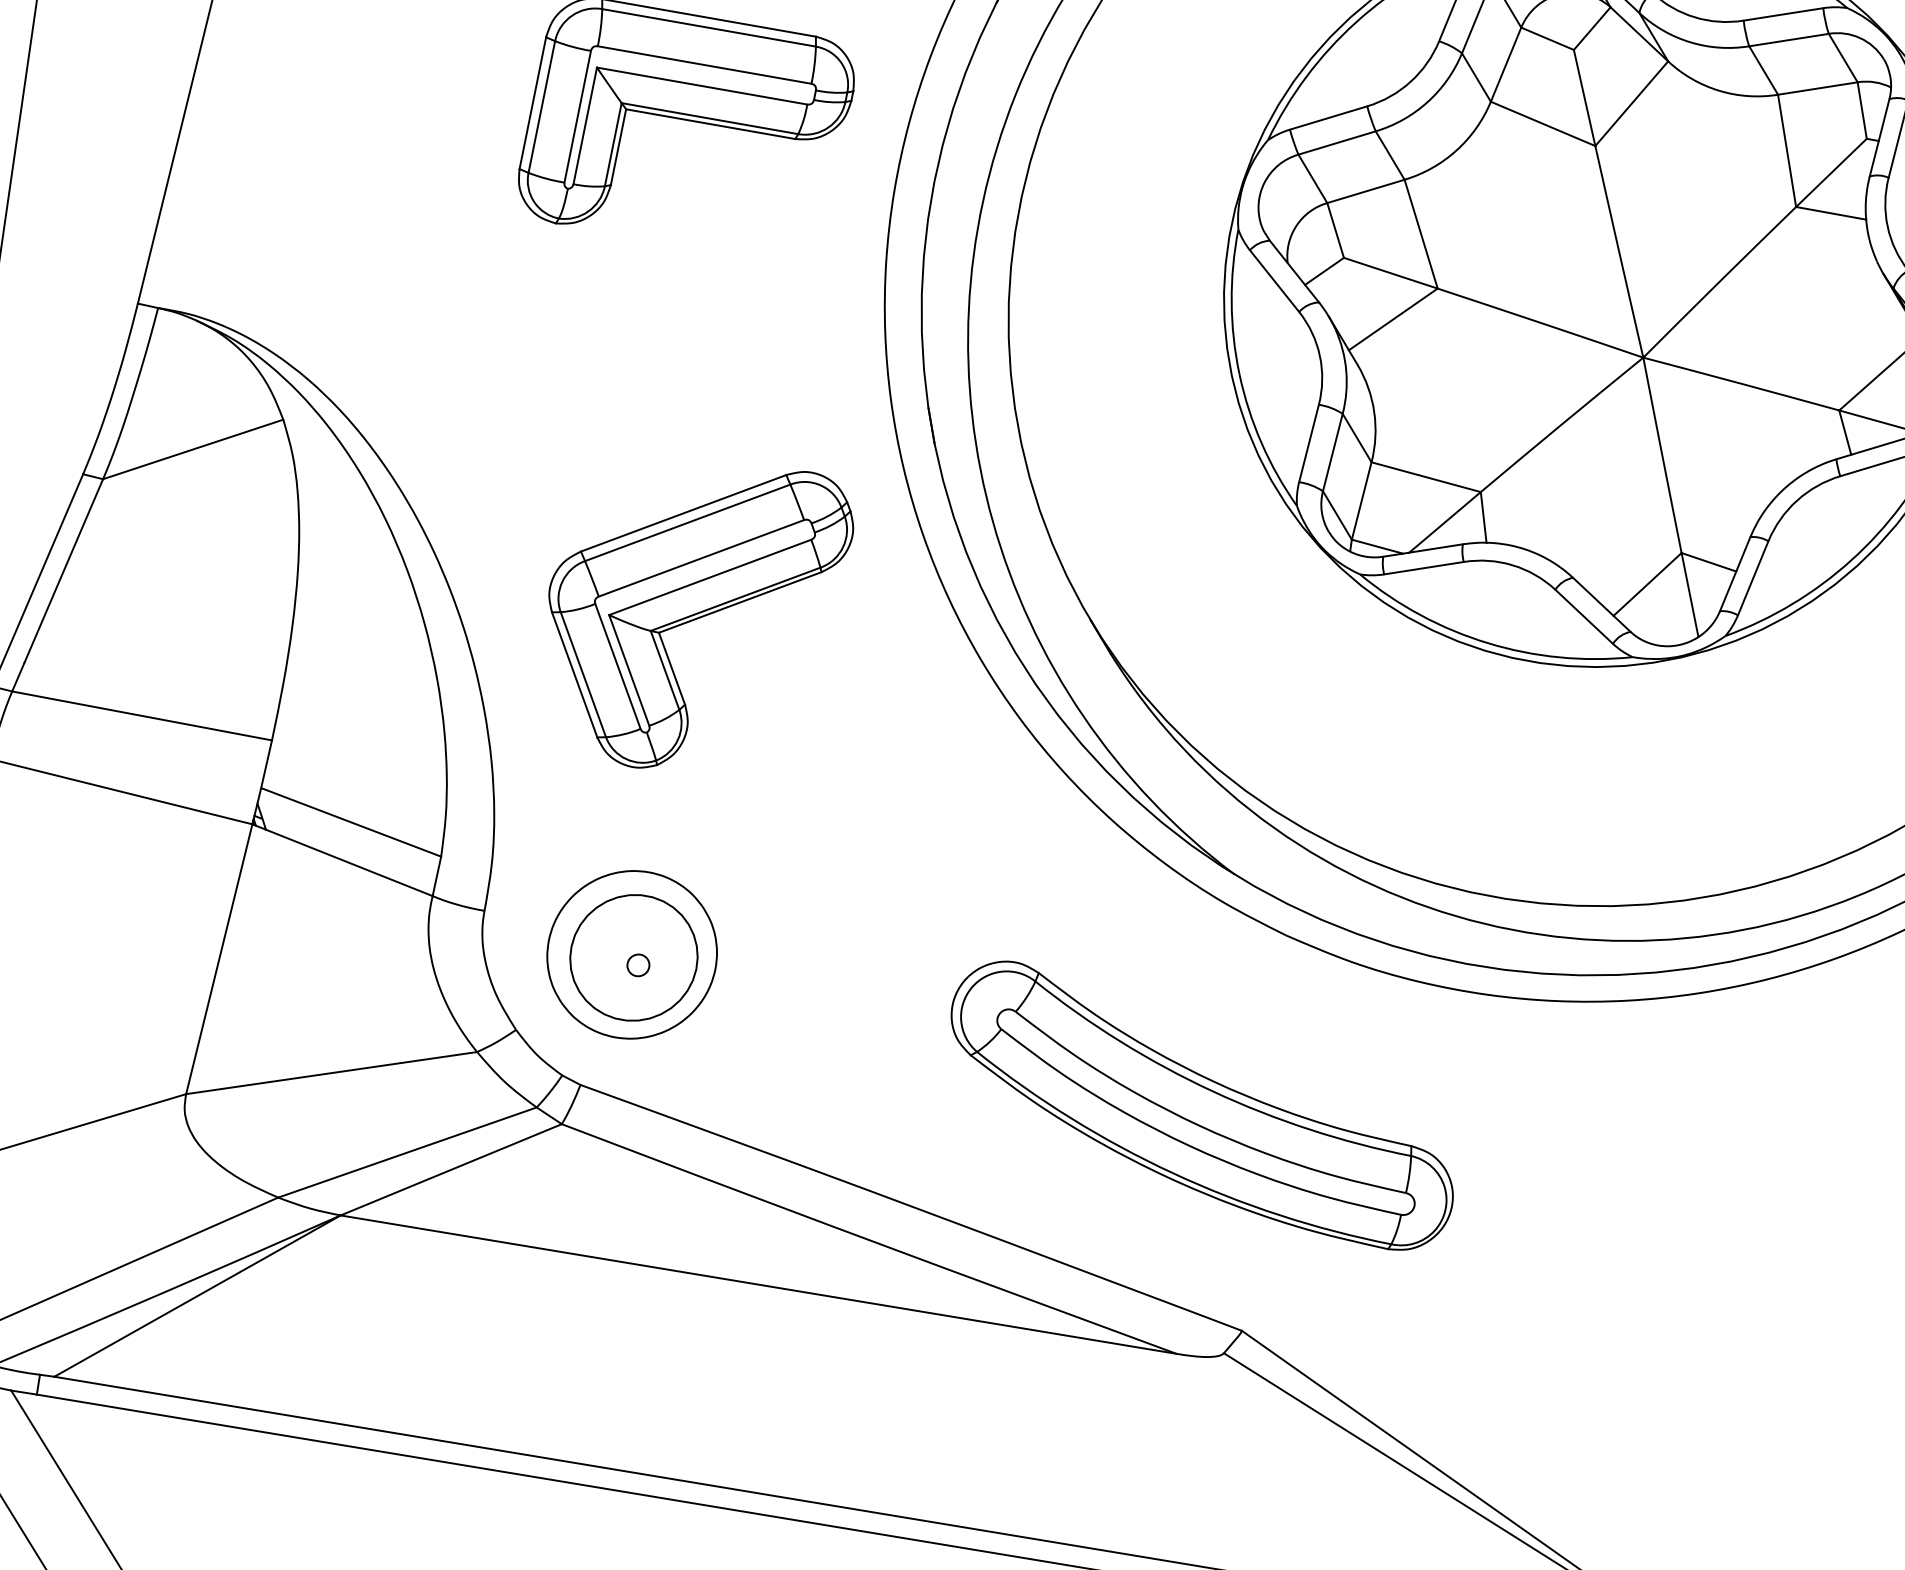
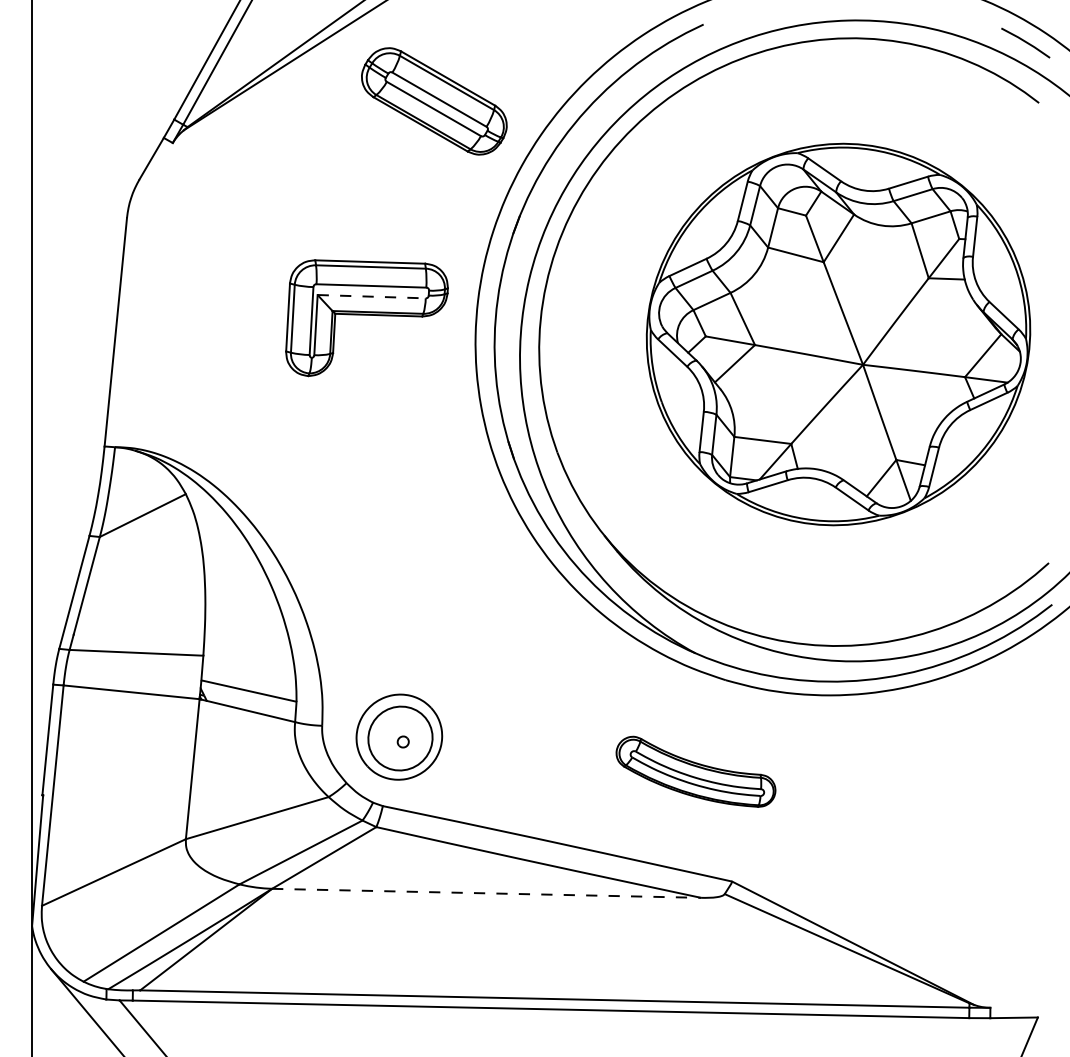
line: (703, 85) -> (372, 296), solid -> dashed
part: (693, 615) -> (405, 562), removed
part: (1201, 1105) -> (695, 771), size x0.6
line: (758, 1284) -> (486, 893), solid -> dashed

